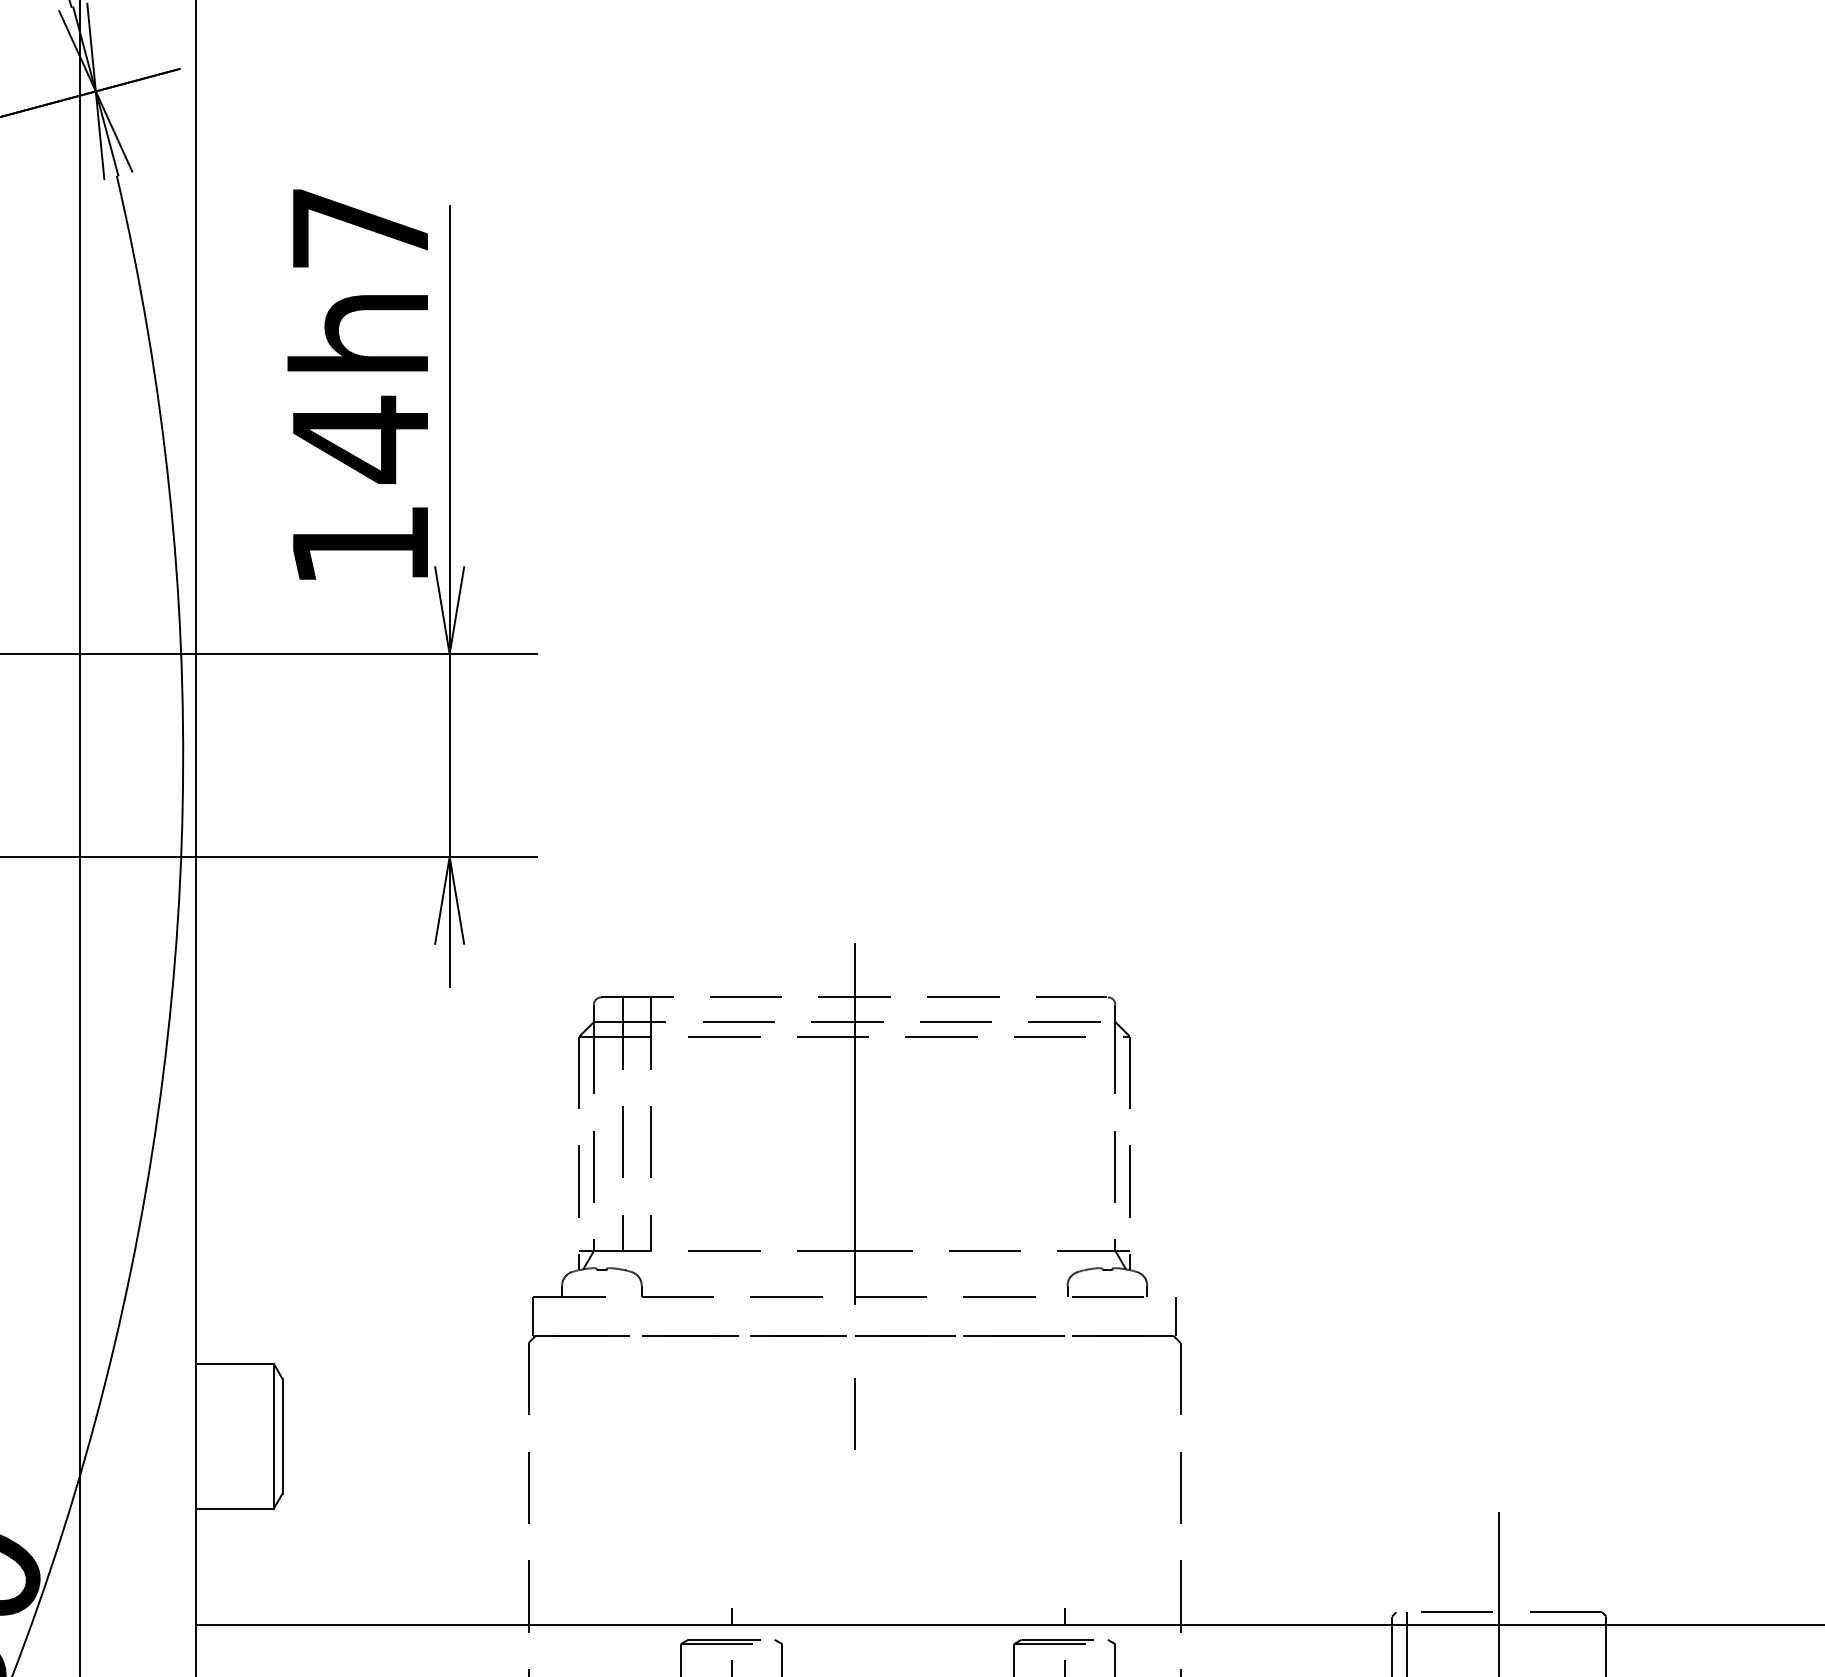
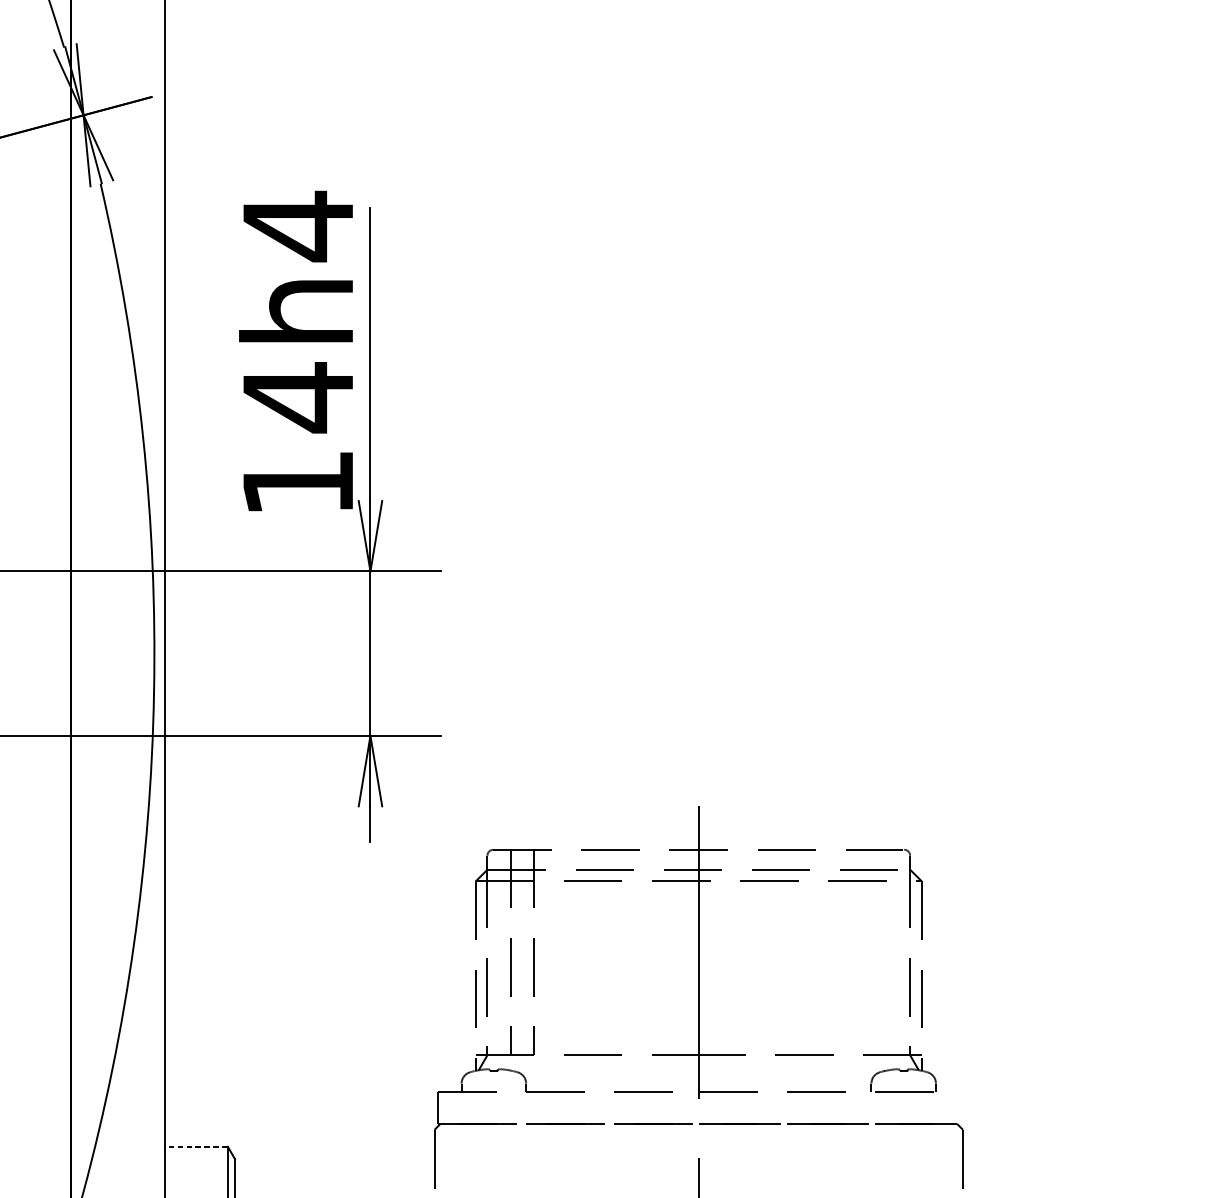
text: (360, 228) -> (298, 226), 14h7 -> 14h4
line: (1176, 1315) -> (959, 1107), removed
line: (234, 1363) -> (196, 1146), solid -> dashed

